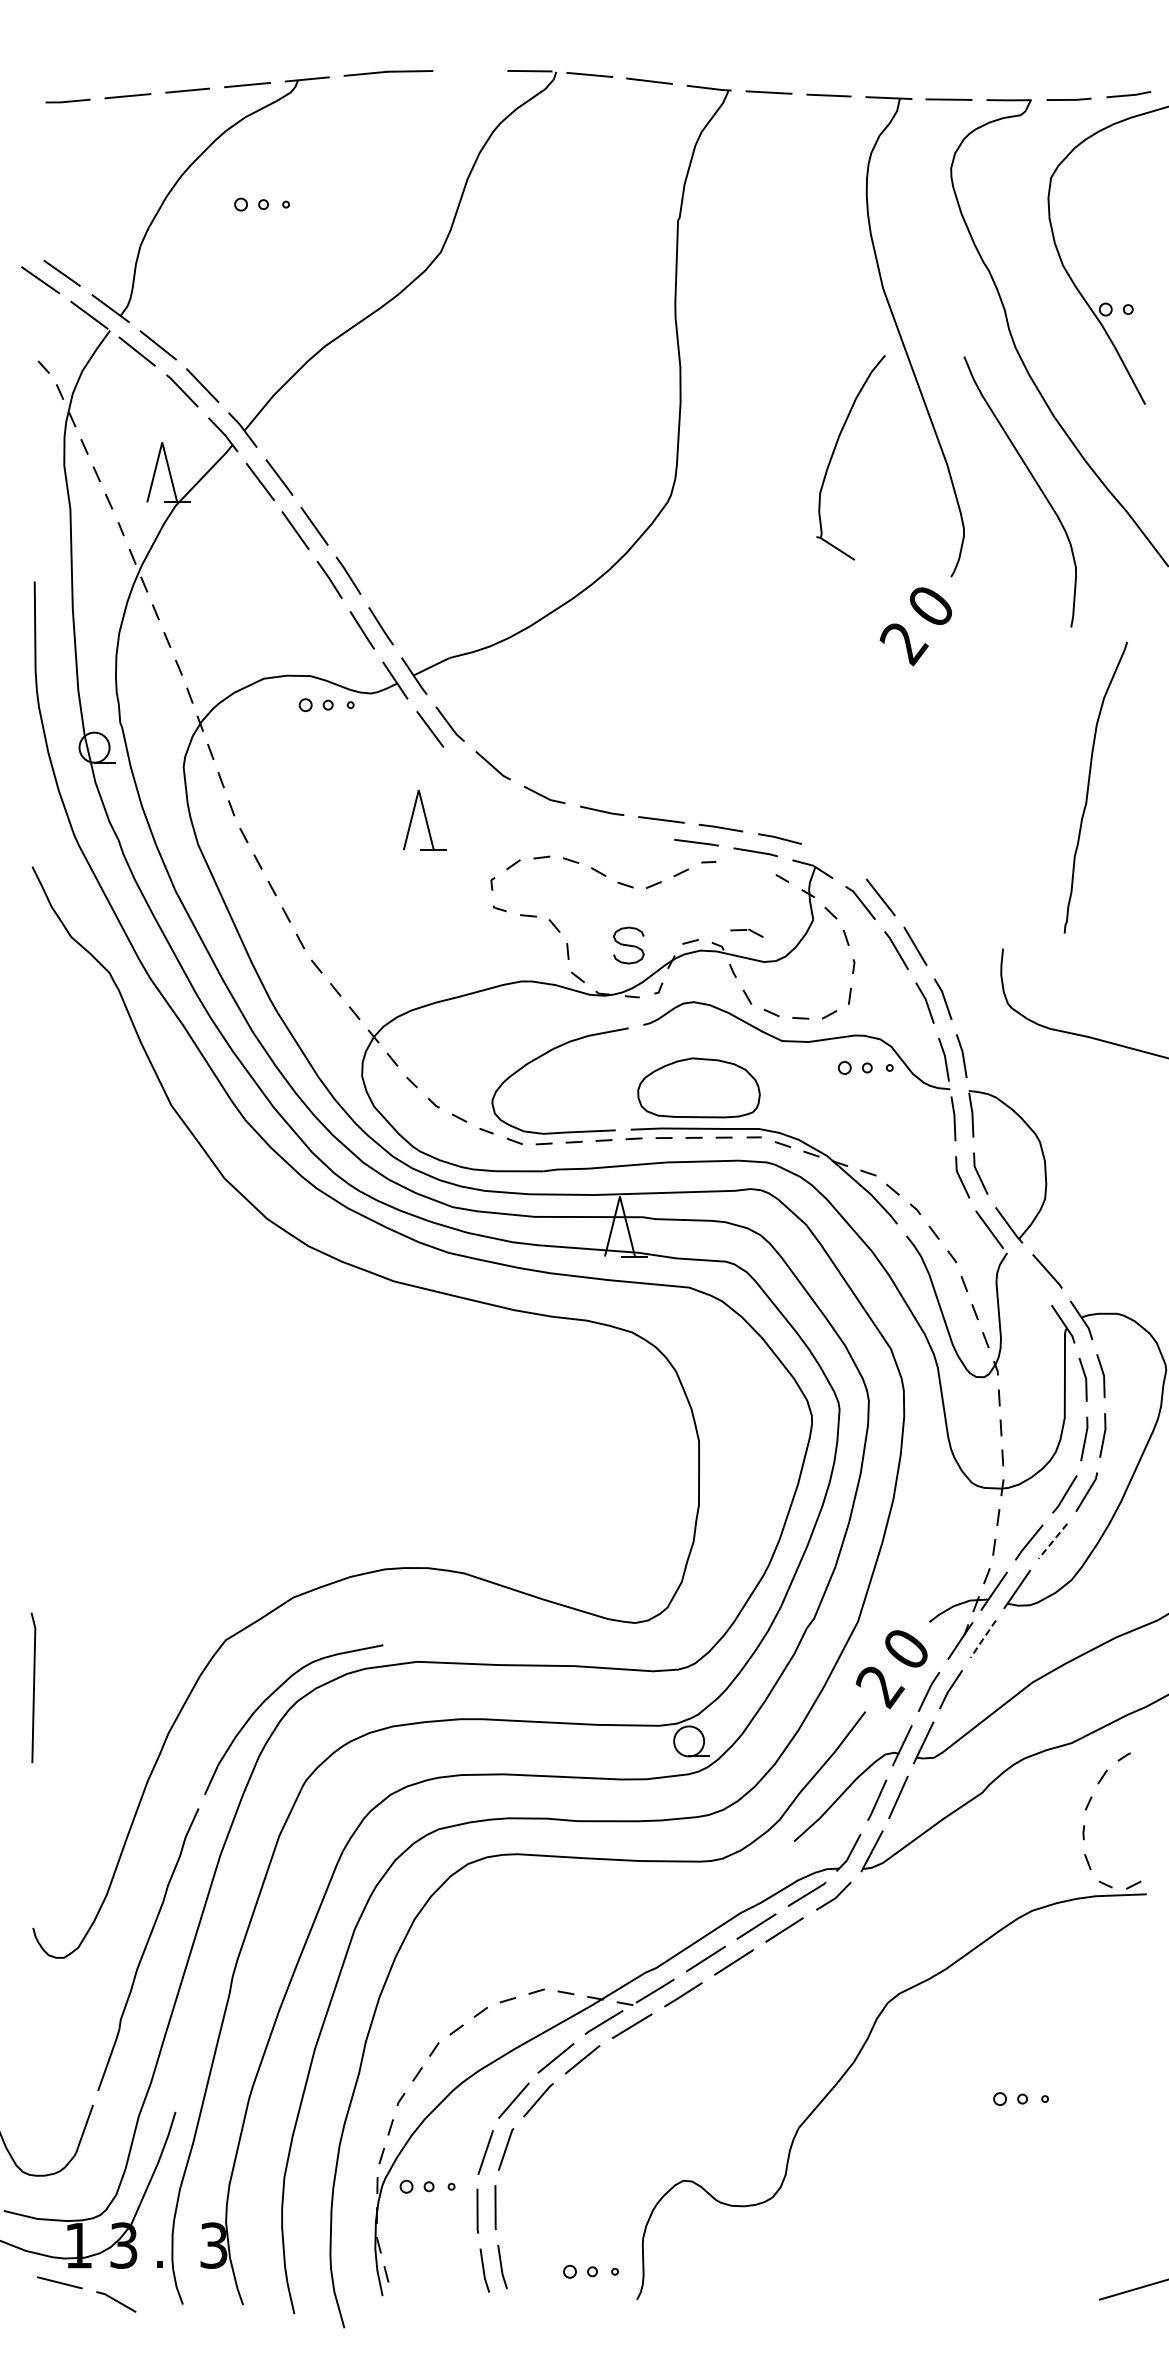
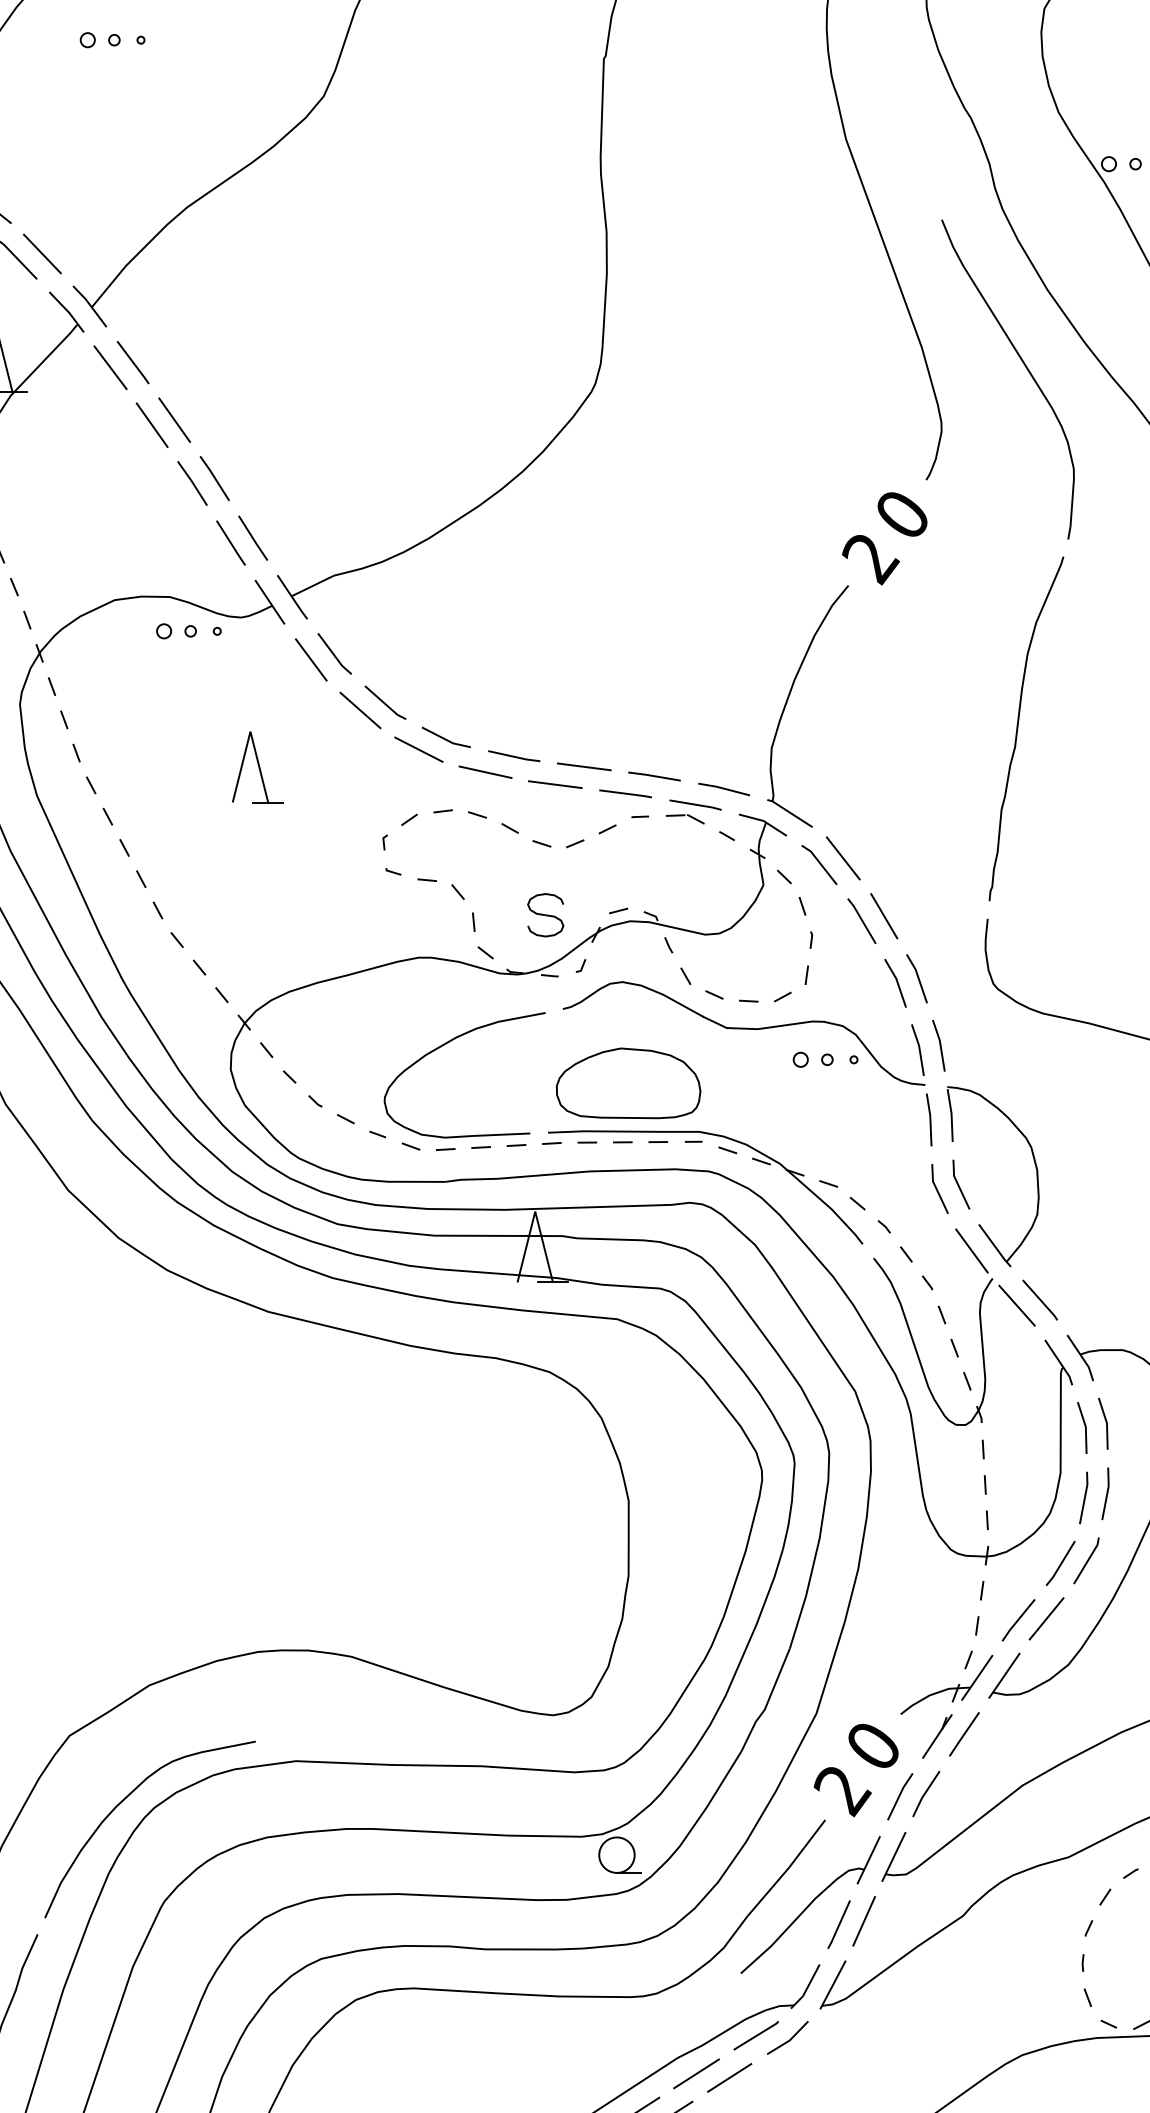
part: (834, 452) -> (788, 700), moved
line: (471, 772) -> (359, 710), added
curve: (1089, 786) -> (1018, 727), moved
line: (521, 805) -> (418, 749), added
part: (424, 819) -> (257, 766), moved
line: (577, 824) -> (485, 772), added
line: (636, 834) -> (554, 784), added
part: (746, 932) -> (684, 818), moved
line: (1027, 1276) -> (1016, 1306), added
line: (1052, 1541) -> (1046, 1619), dashed -> solid
line: (982, 1639) -> (963, 1734), dashed -> solid

